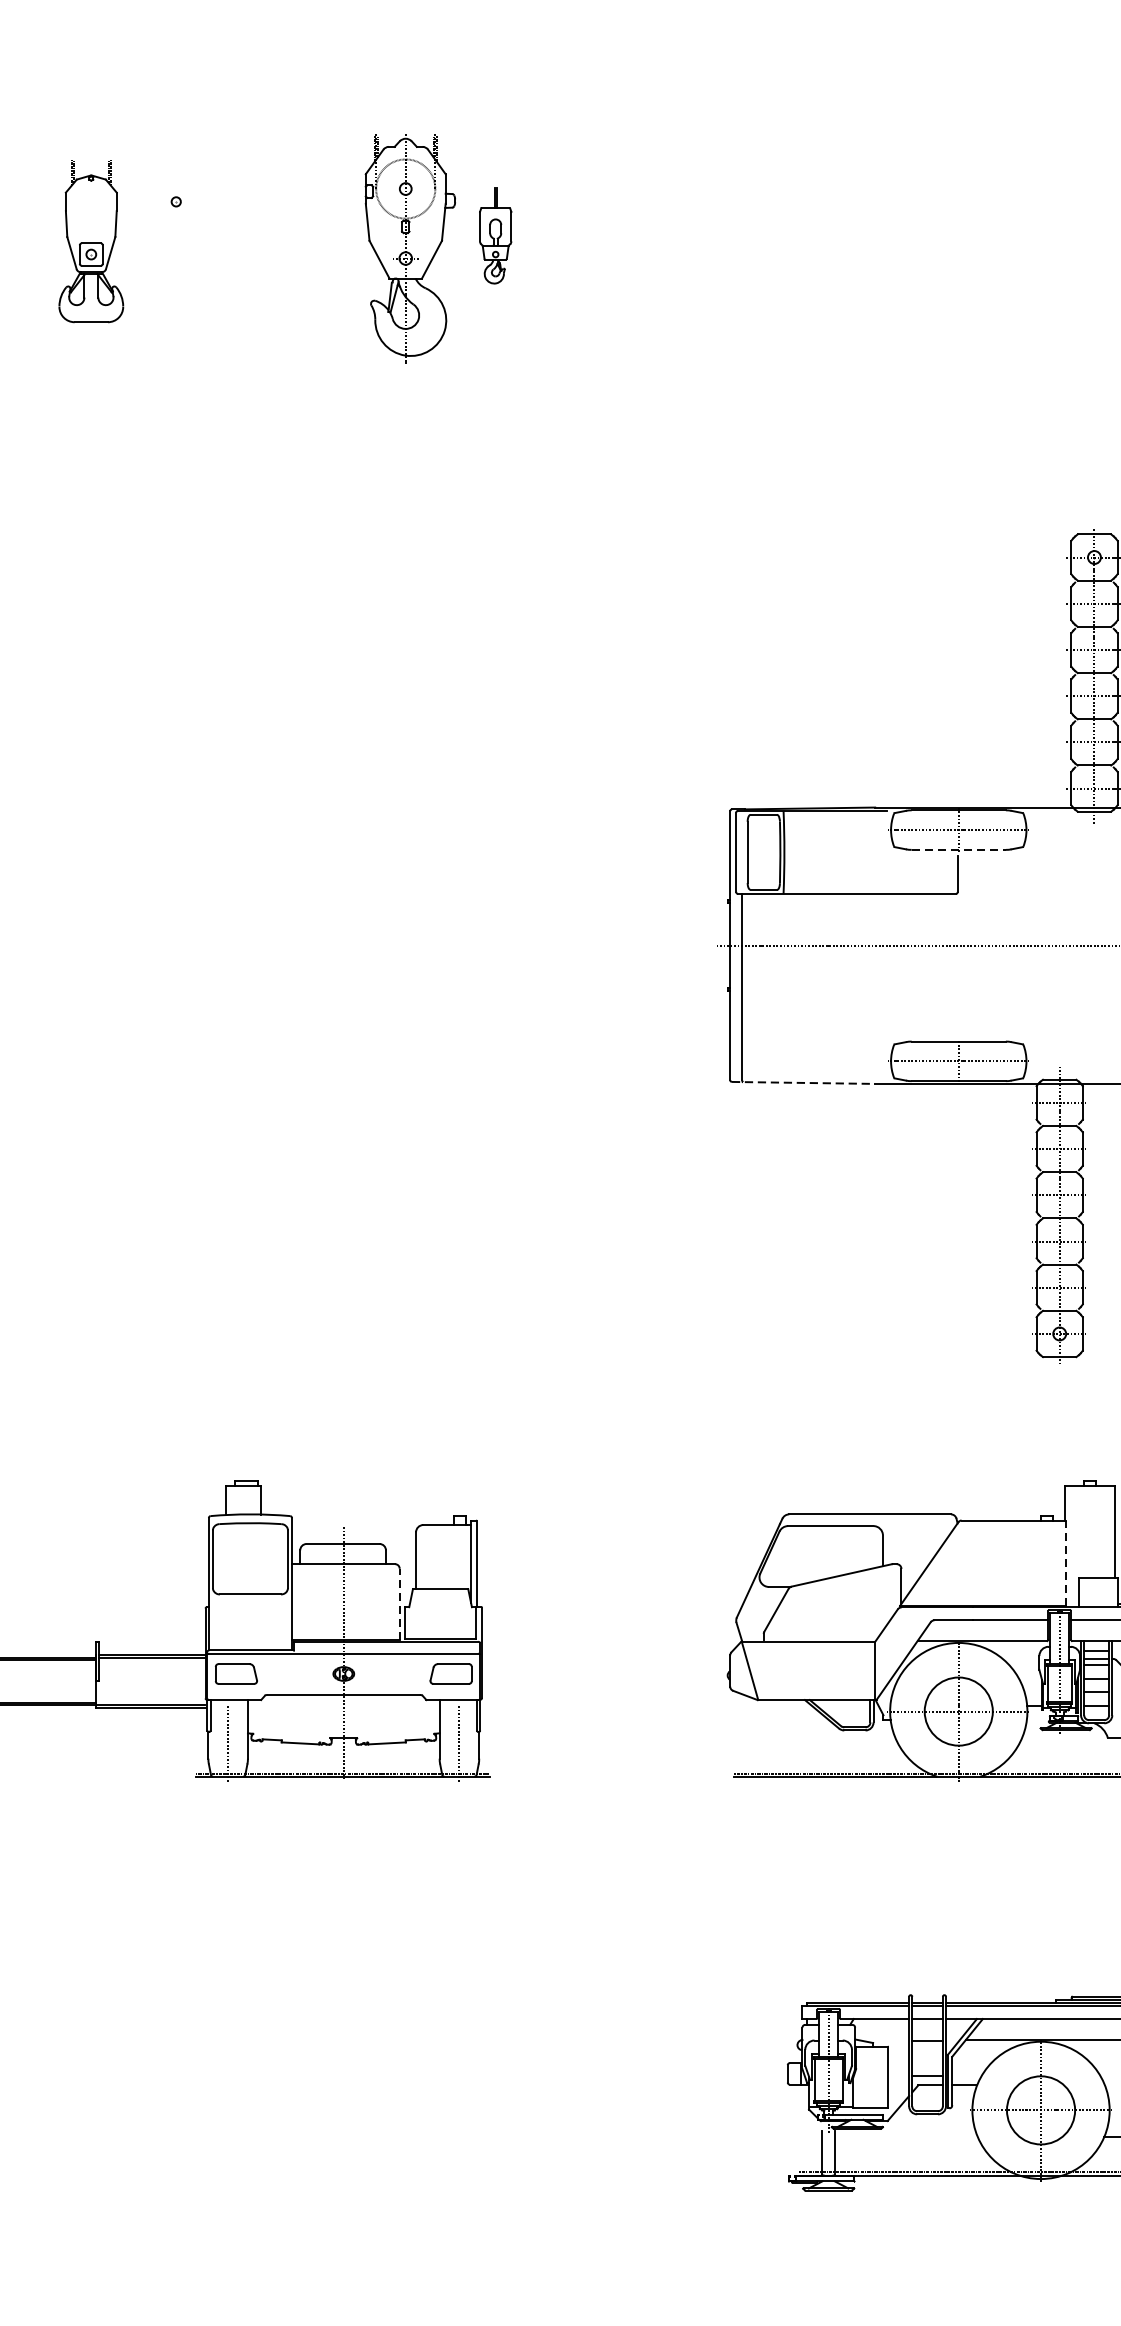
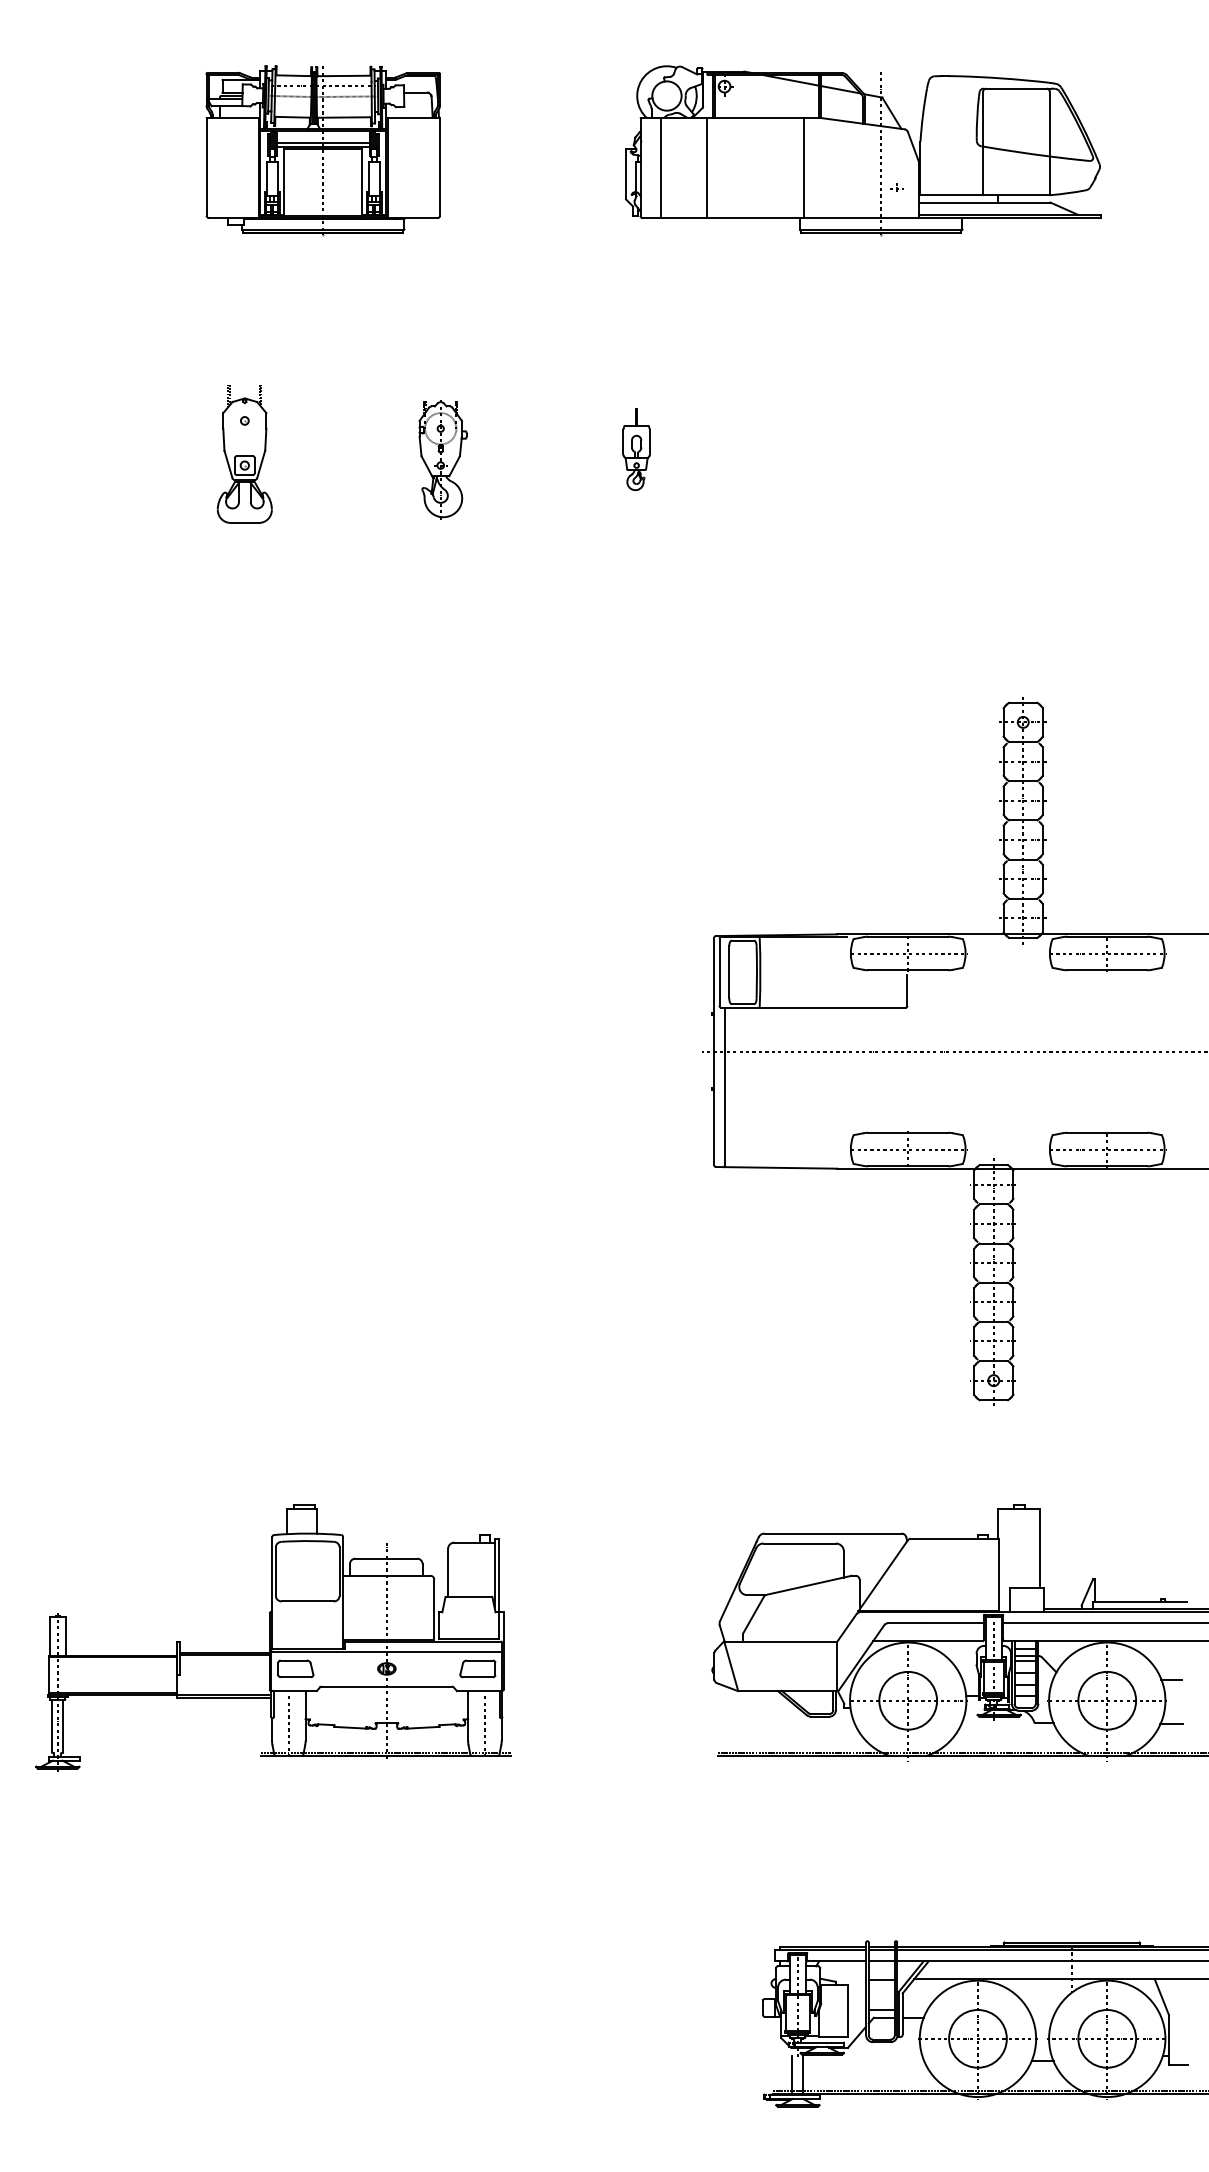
part: (495, 235) -> (636, 449), moved
part: (90, 241) -> (244, 454), moved
part: (409, 247) -> (442, 459), size x0.62
line: (959, 850) -> (908, 970), dashed -> solid
line: (803, 1082) -> (776, 1167), dashed -> solid
line: (1066, 1562) -> (999, 1574), dashed -> solid
line: (399, 1603) -> (434, 1609), dashed -> solid

